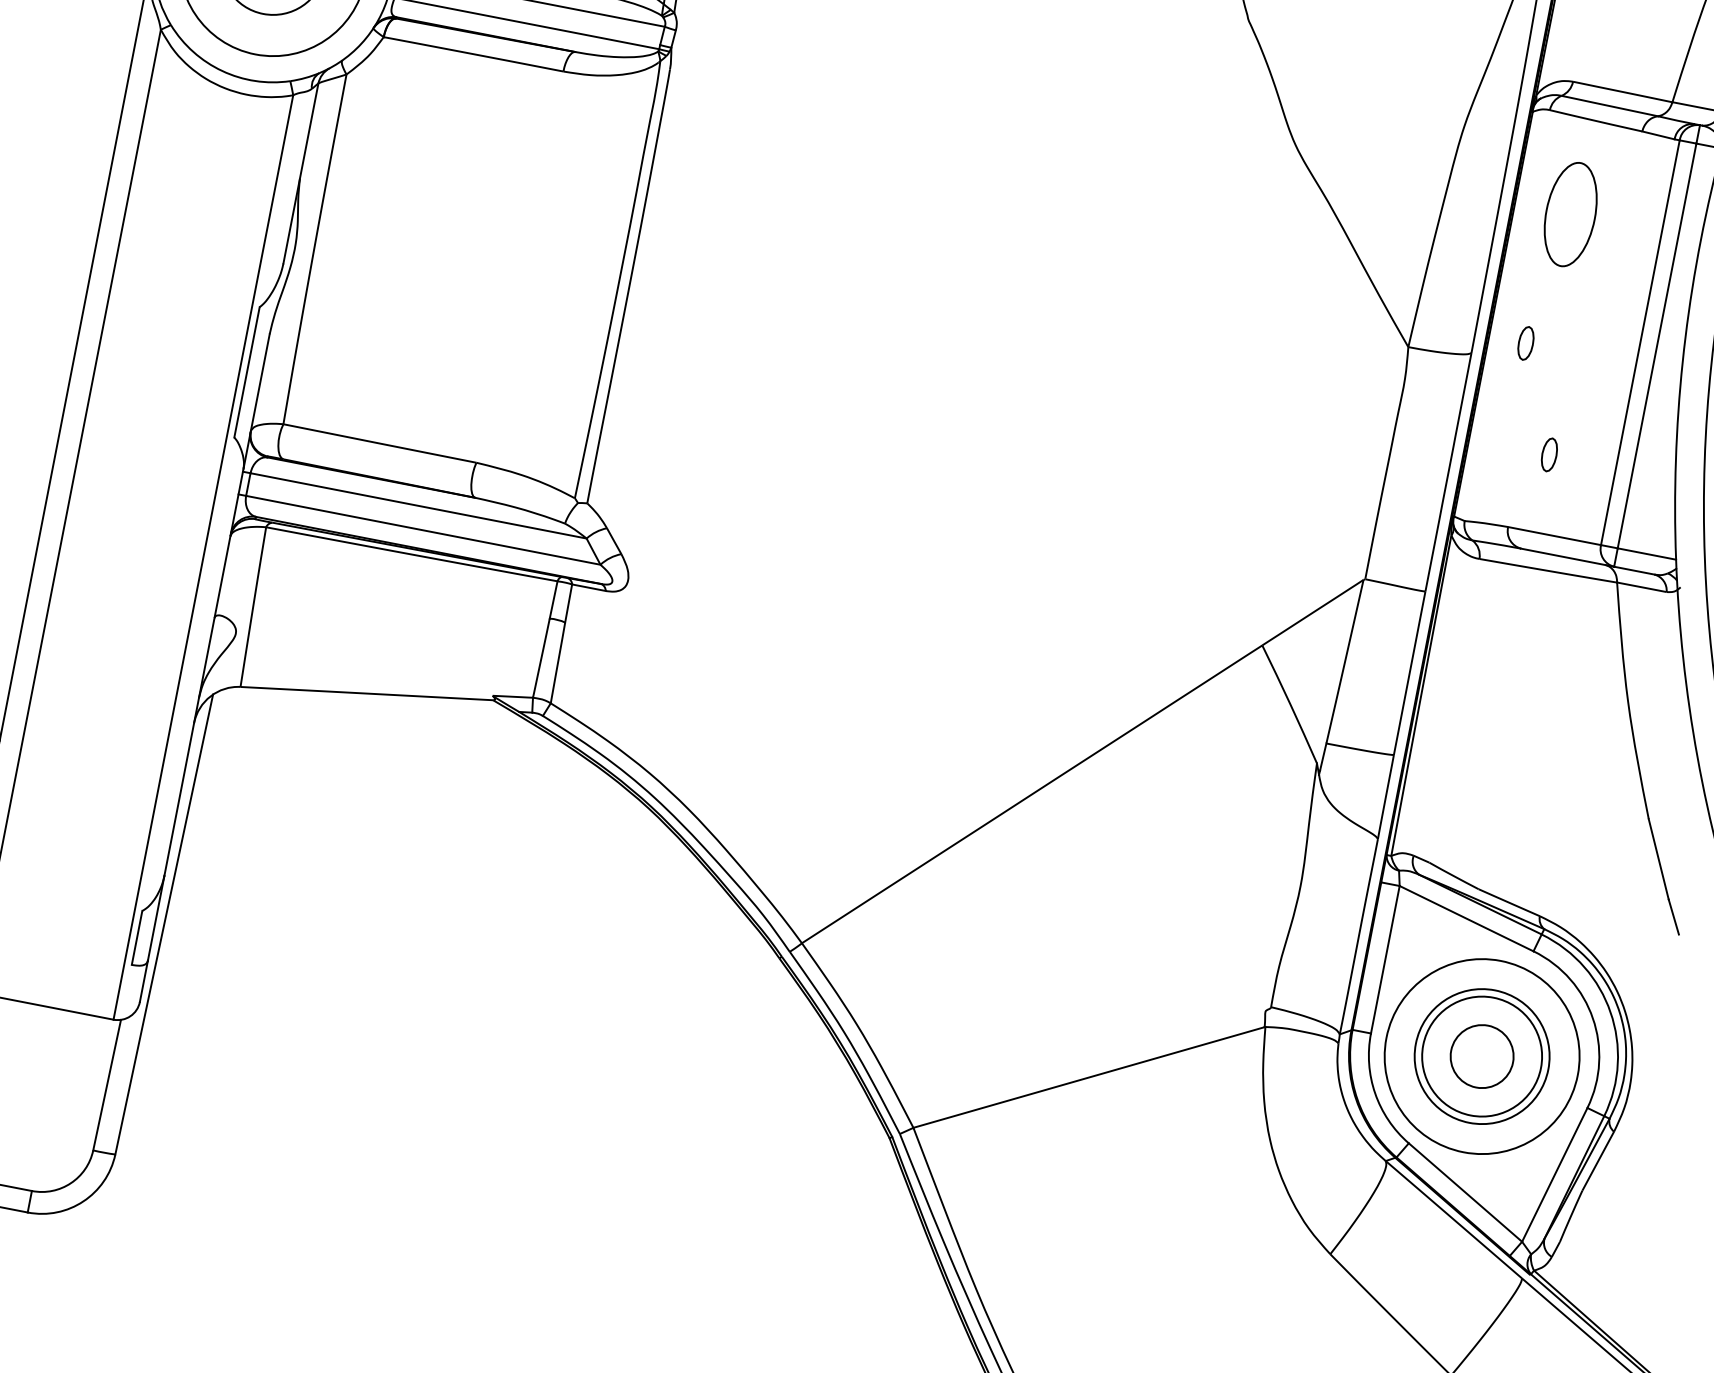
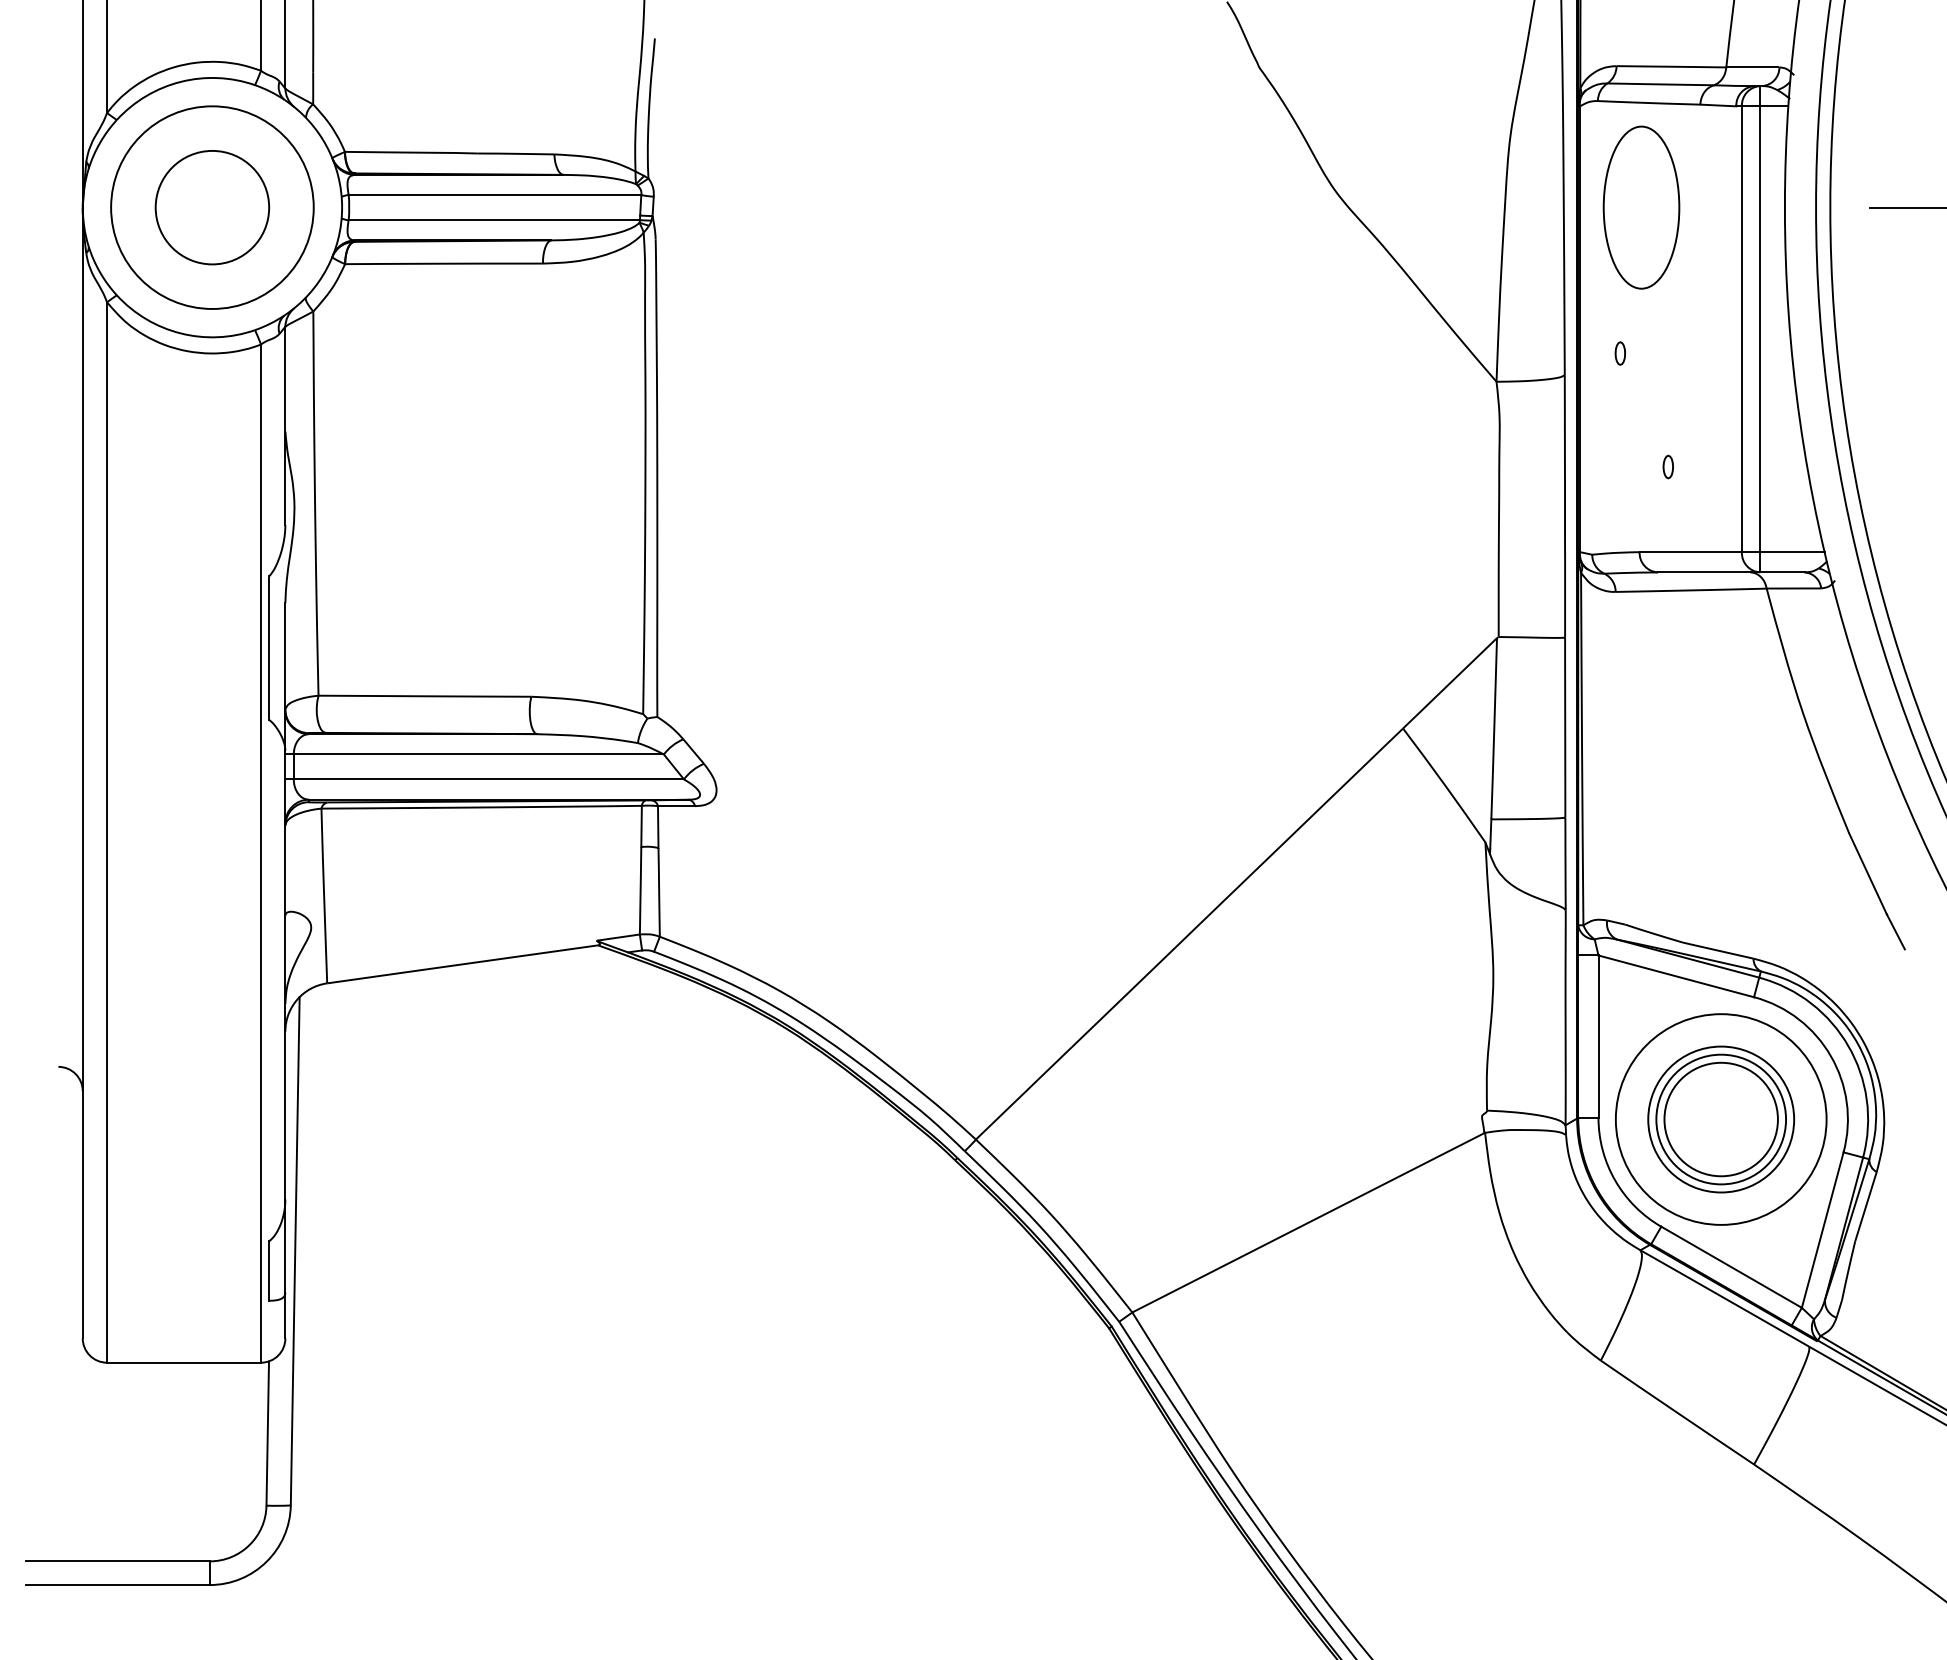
part: (1570, 214) -> (1641, 207), size x1.43
part: (1524, 343) -> (1619, 353), size x0.62
part: (1548, 454) -> (1667, 466), size x0.62
circle: (1481, 1056) -> (1720, 1119), size x1.67

